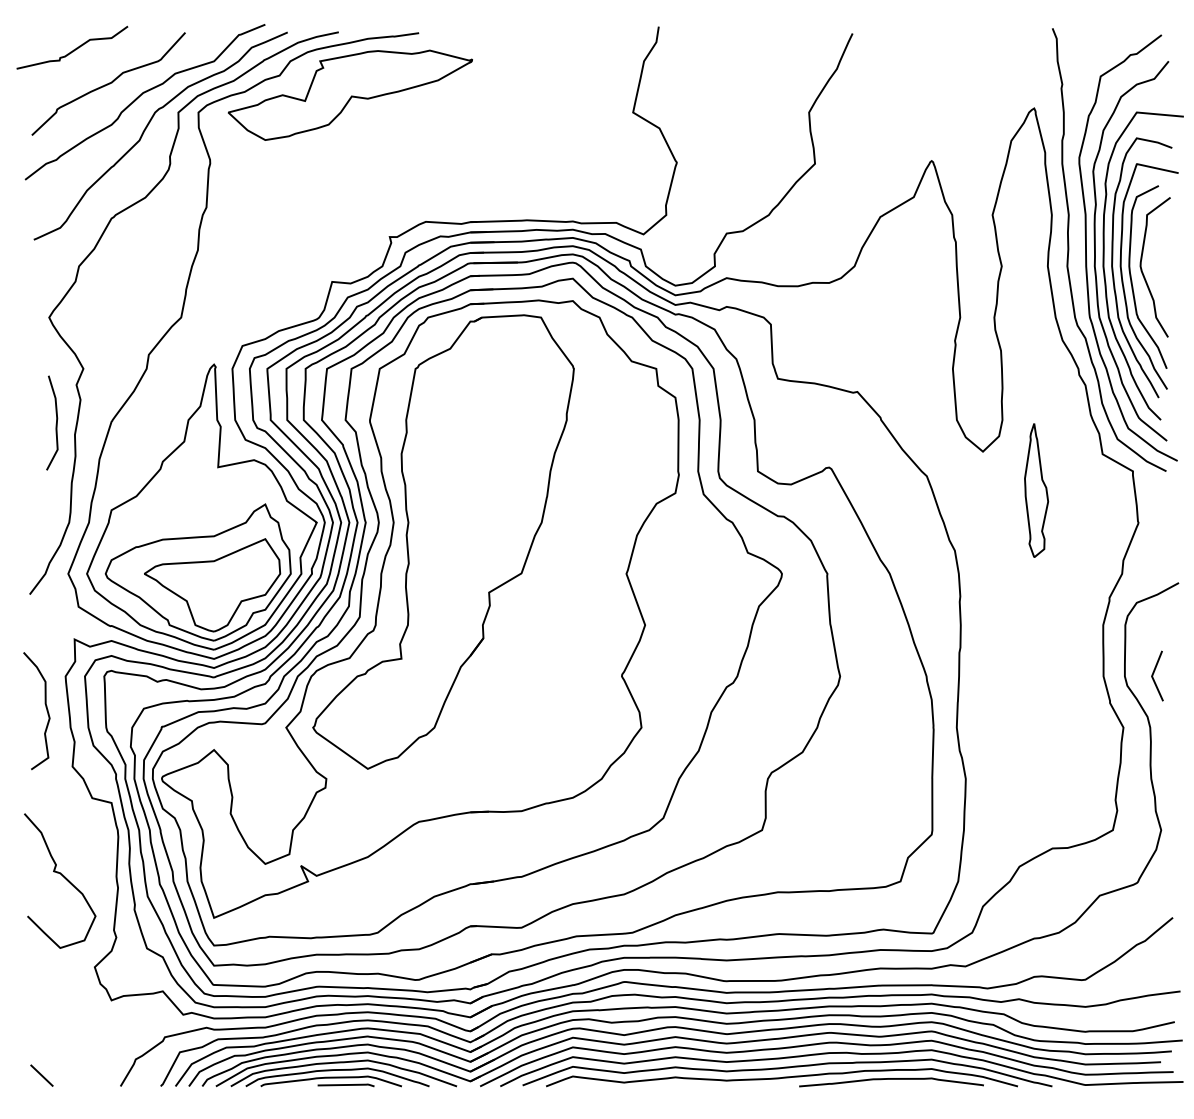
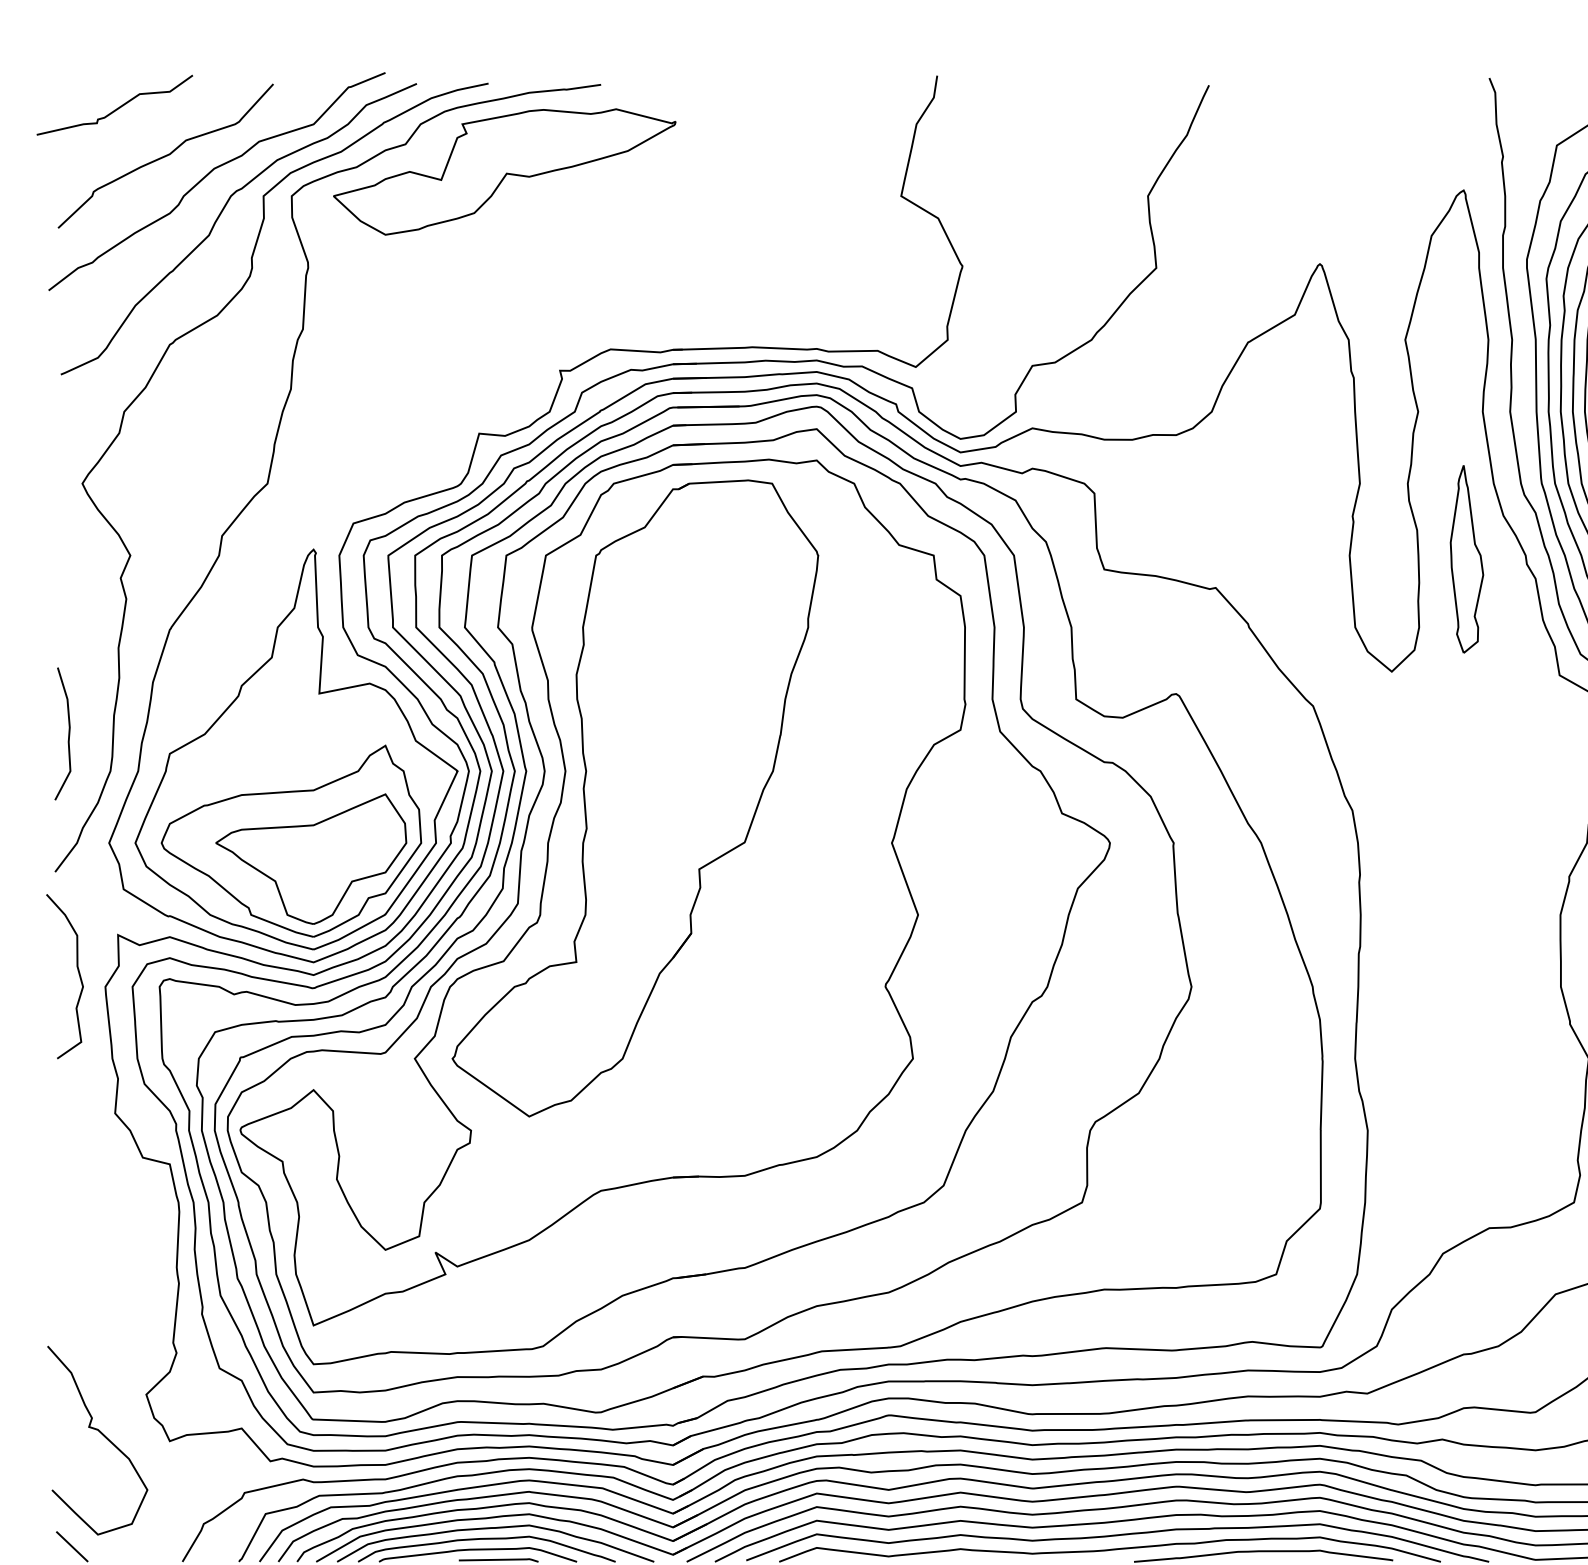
curve: (55, 424) -> (67, 735), moved
part: (1036, 490) -> (1466, 559), moved
curve: (45, 707) -> (77, 971), moved
curve: (63, 877) -> (102, 1435), moved

